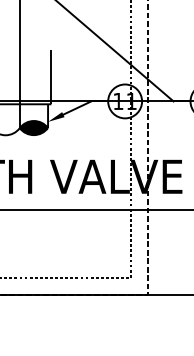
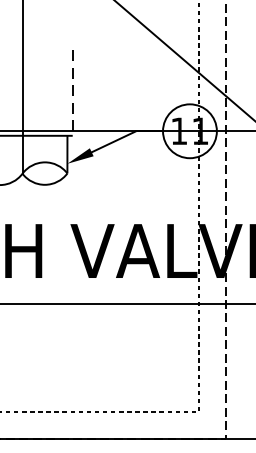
line: (51, 77) -> (72, 93), solid -> dashed
fill: (33, 128) -> (44, 174), removed

